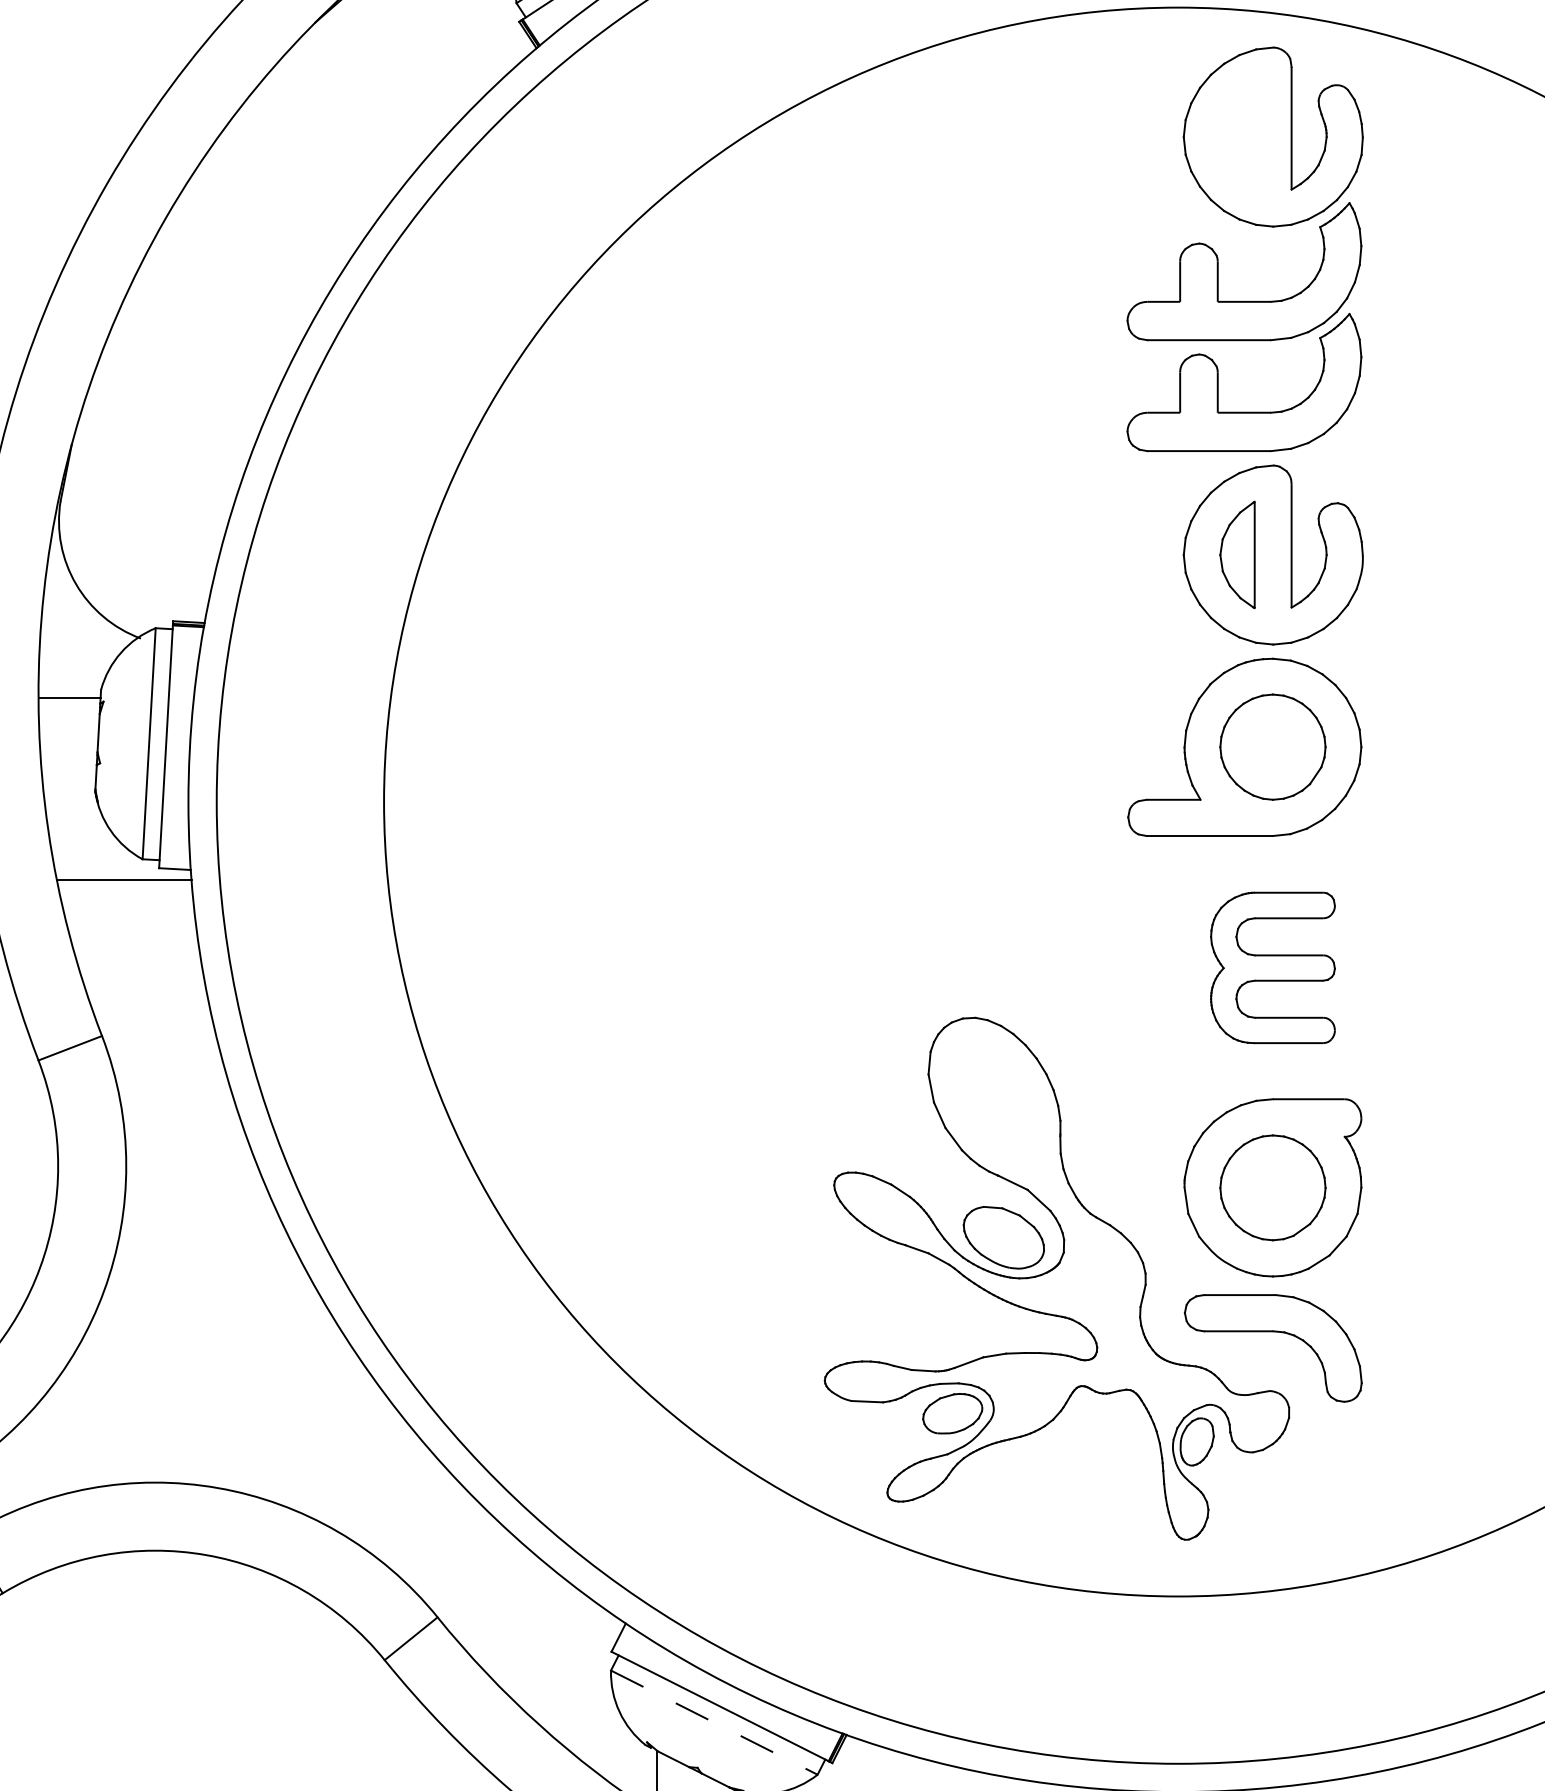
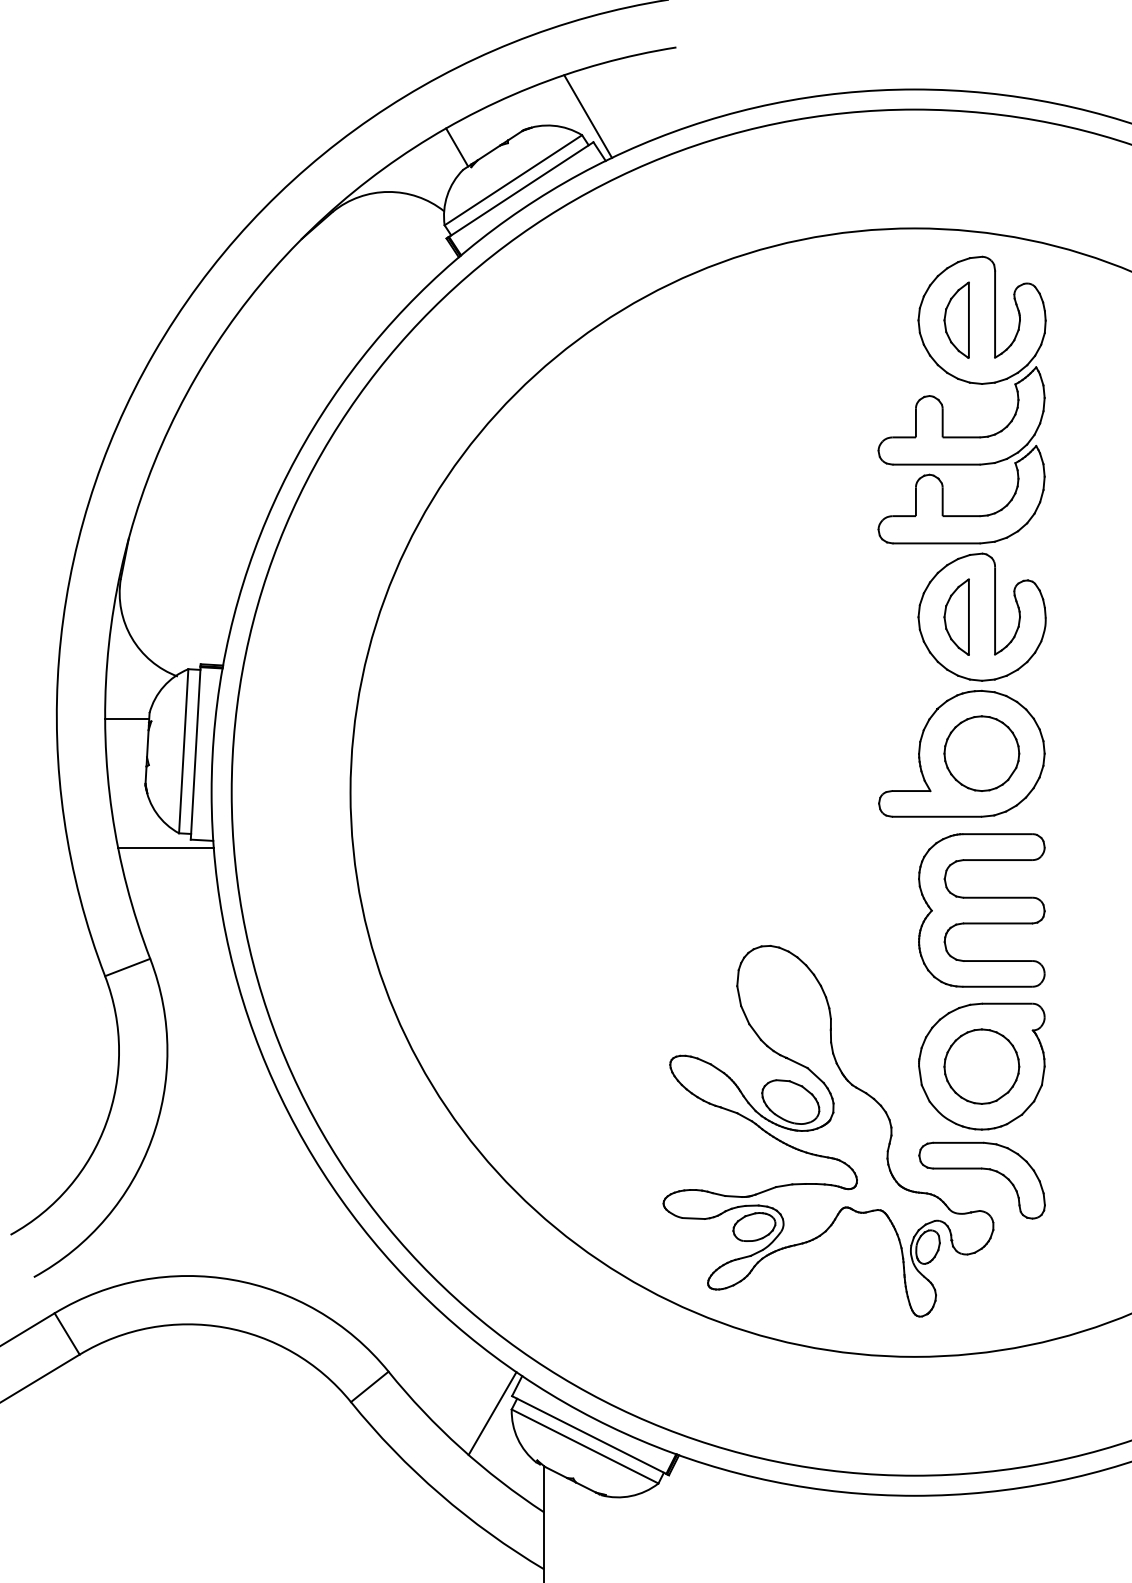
part: (1237, 135) -> (956, 319), added
part: (1272, 967) -> (981, 910), size x1.43
line: (583, 1676) -> (492, 1413), added
line: (714, 1722) -> (585, 1446), dashed -> solid

